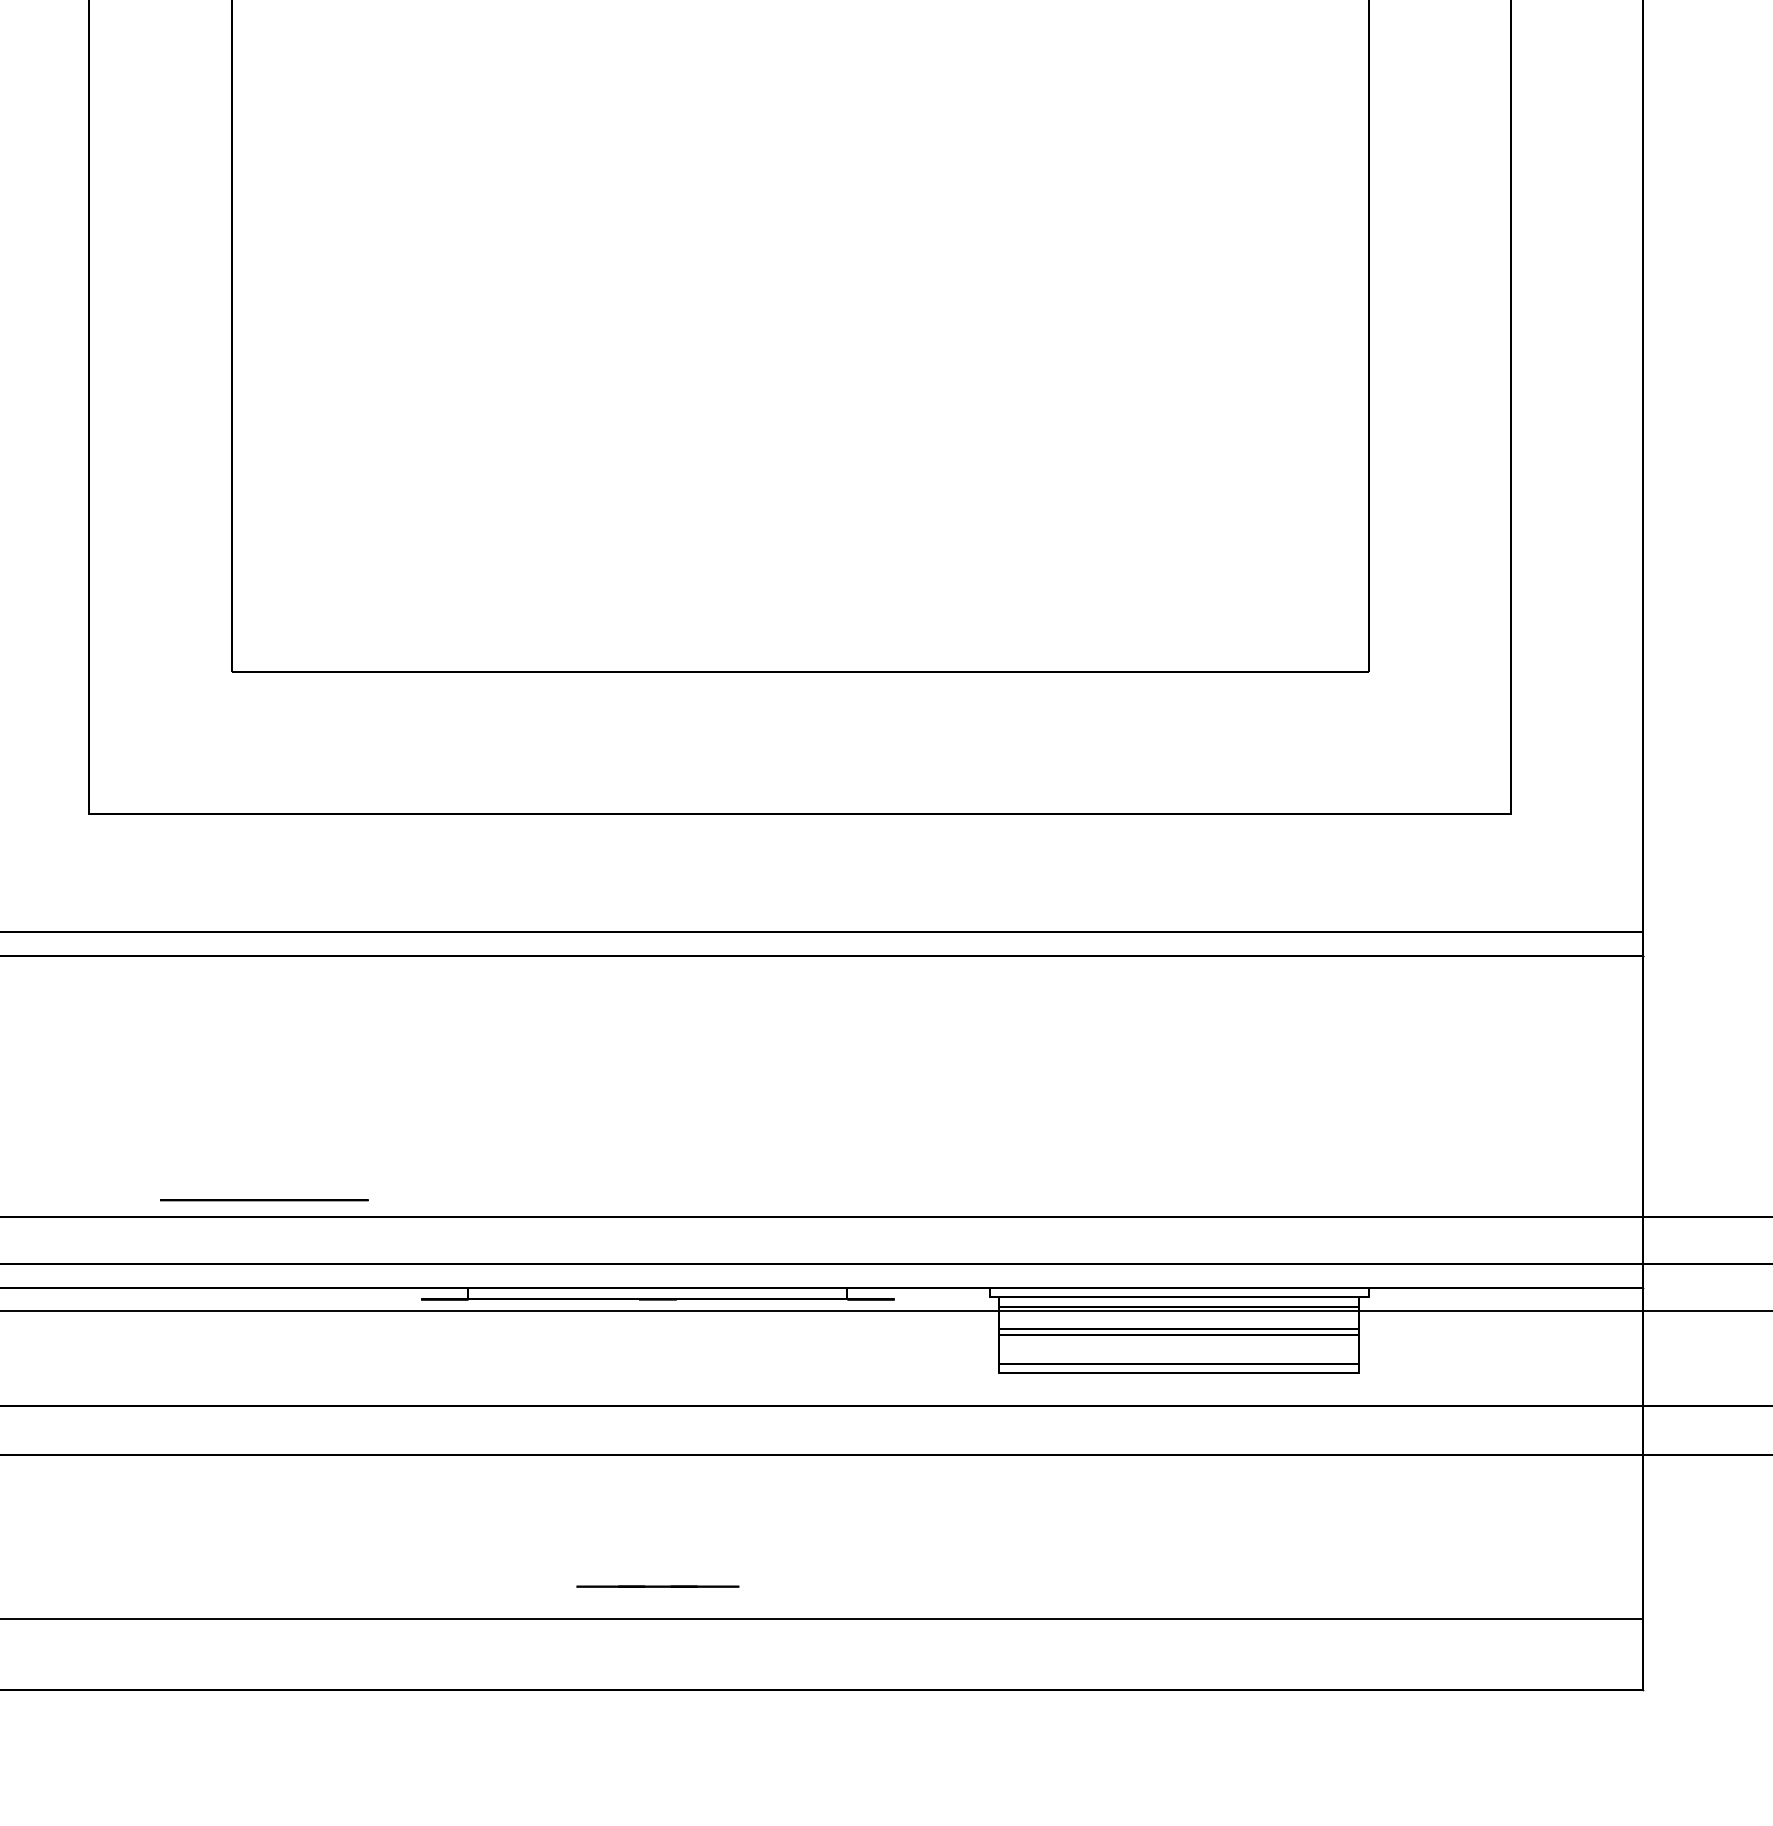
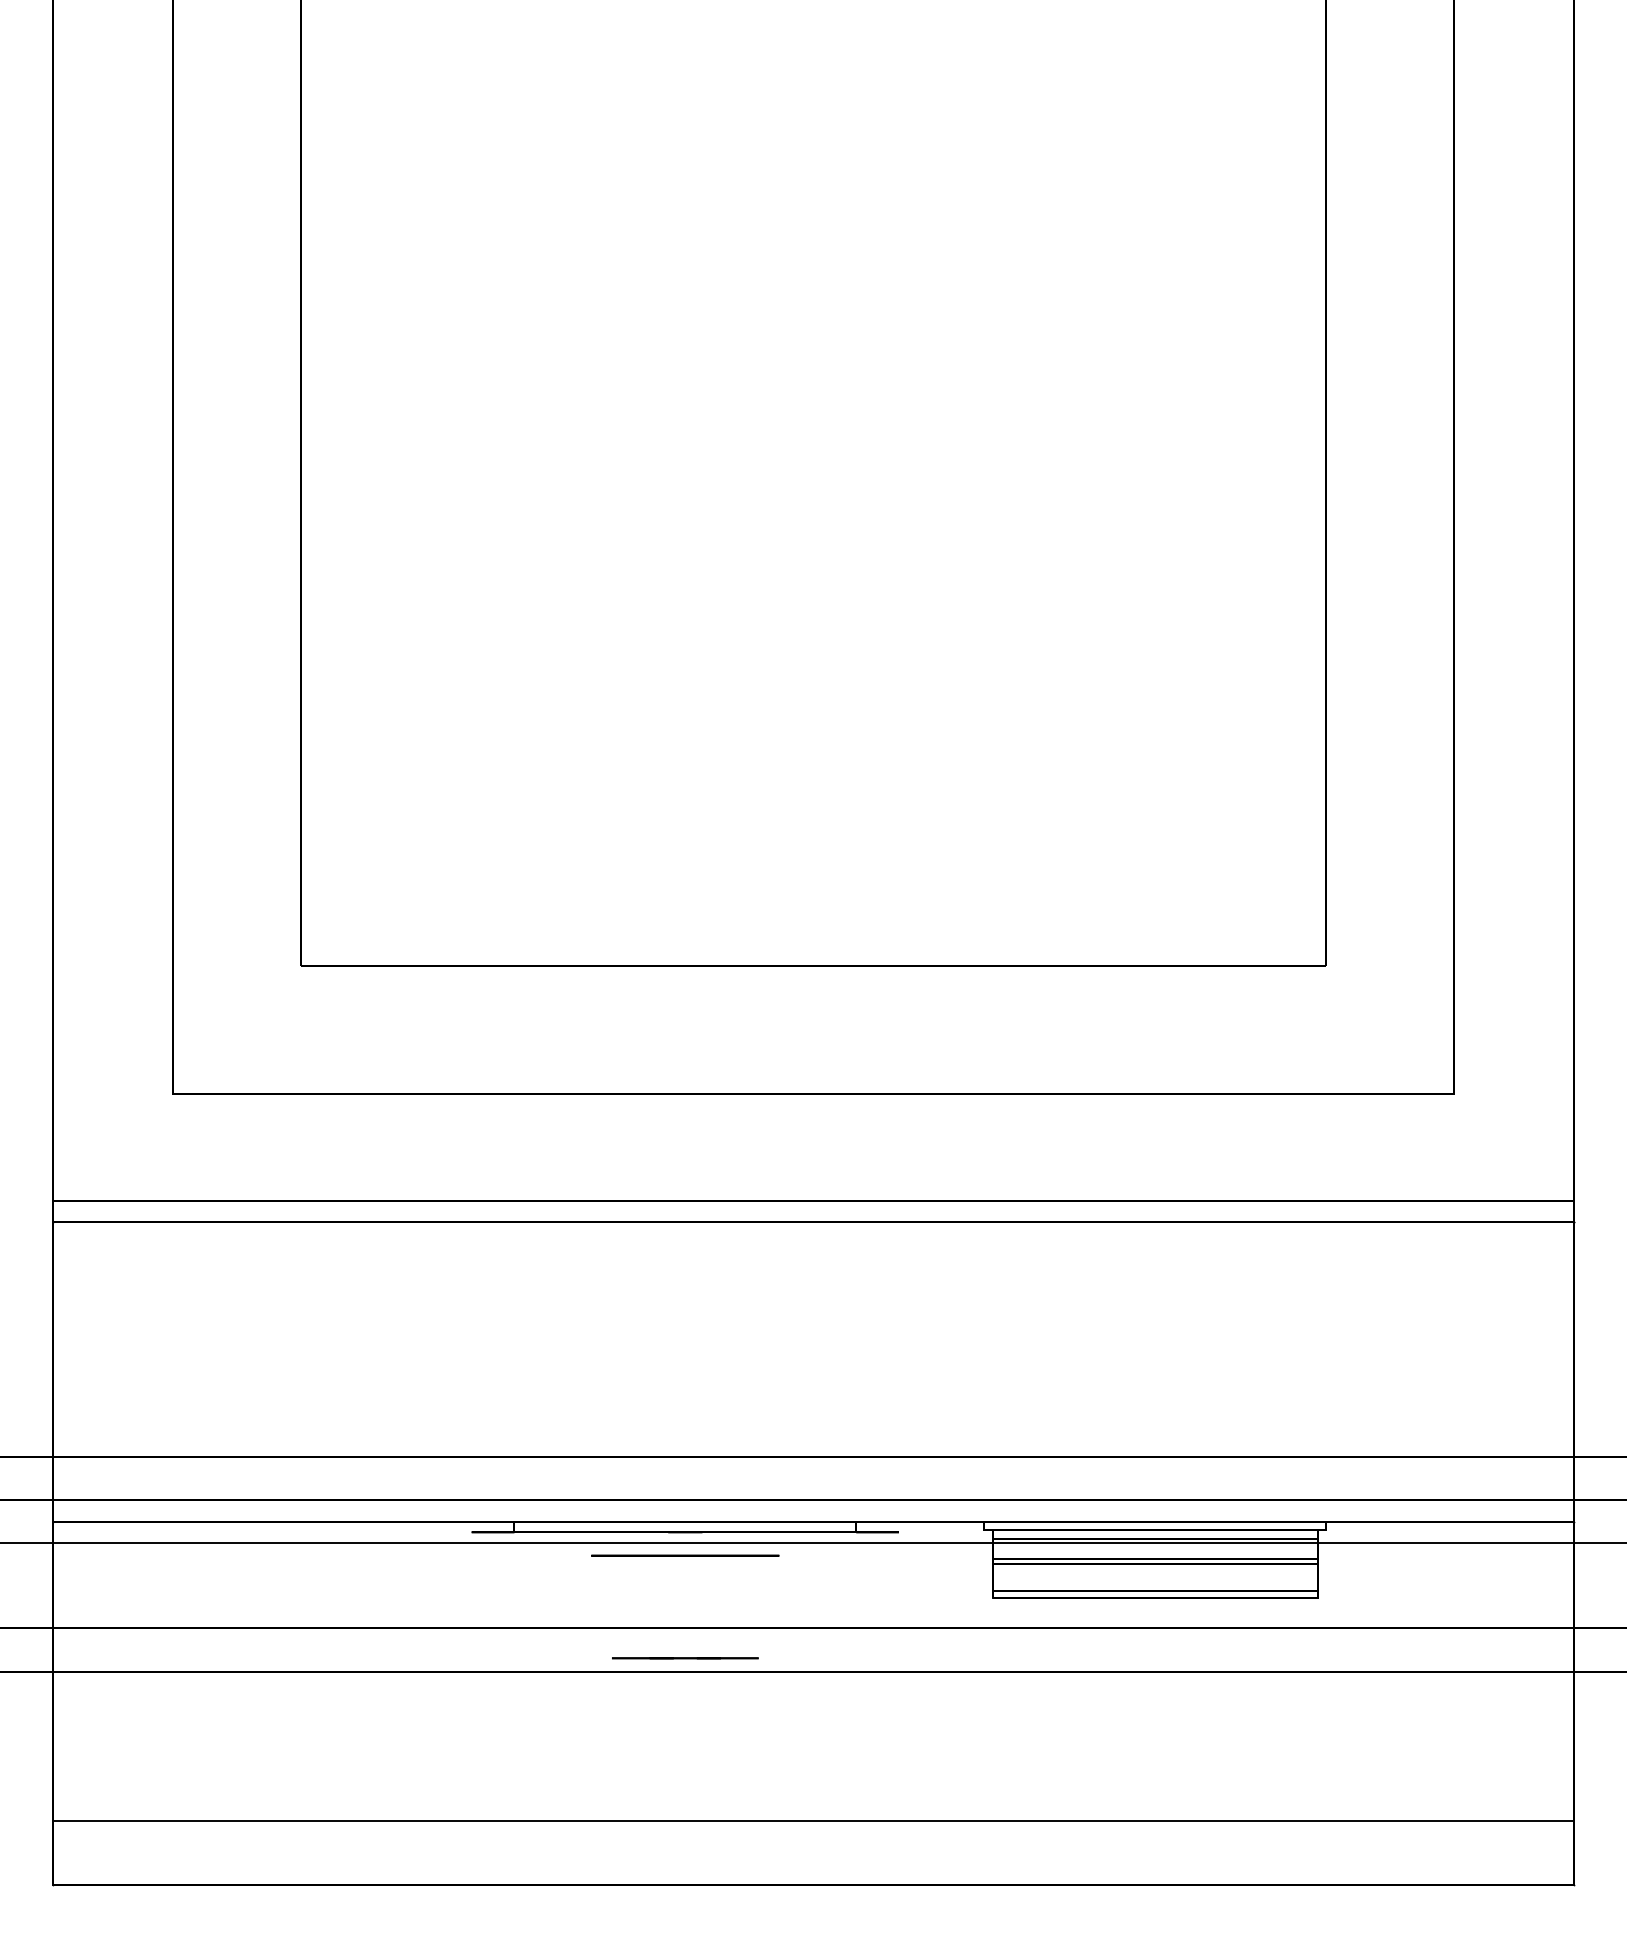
circle: (264, 1199) -> (685, 1555), moved
line: (658, 1586) -> (685, 1658), moved

